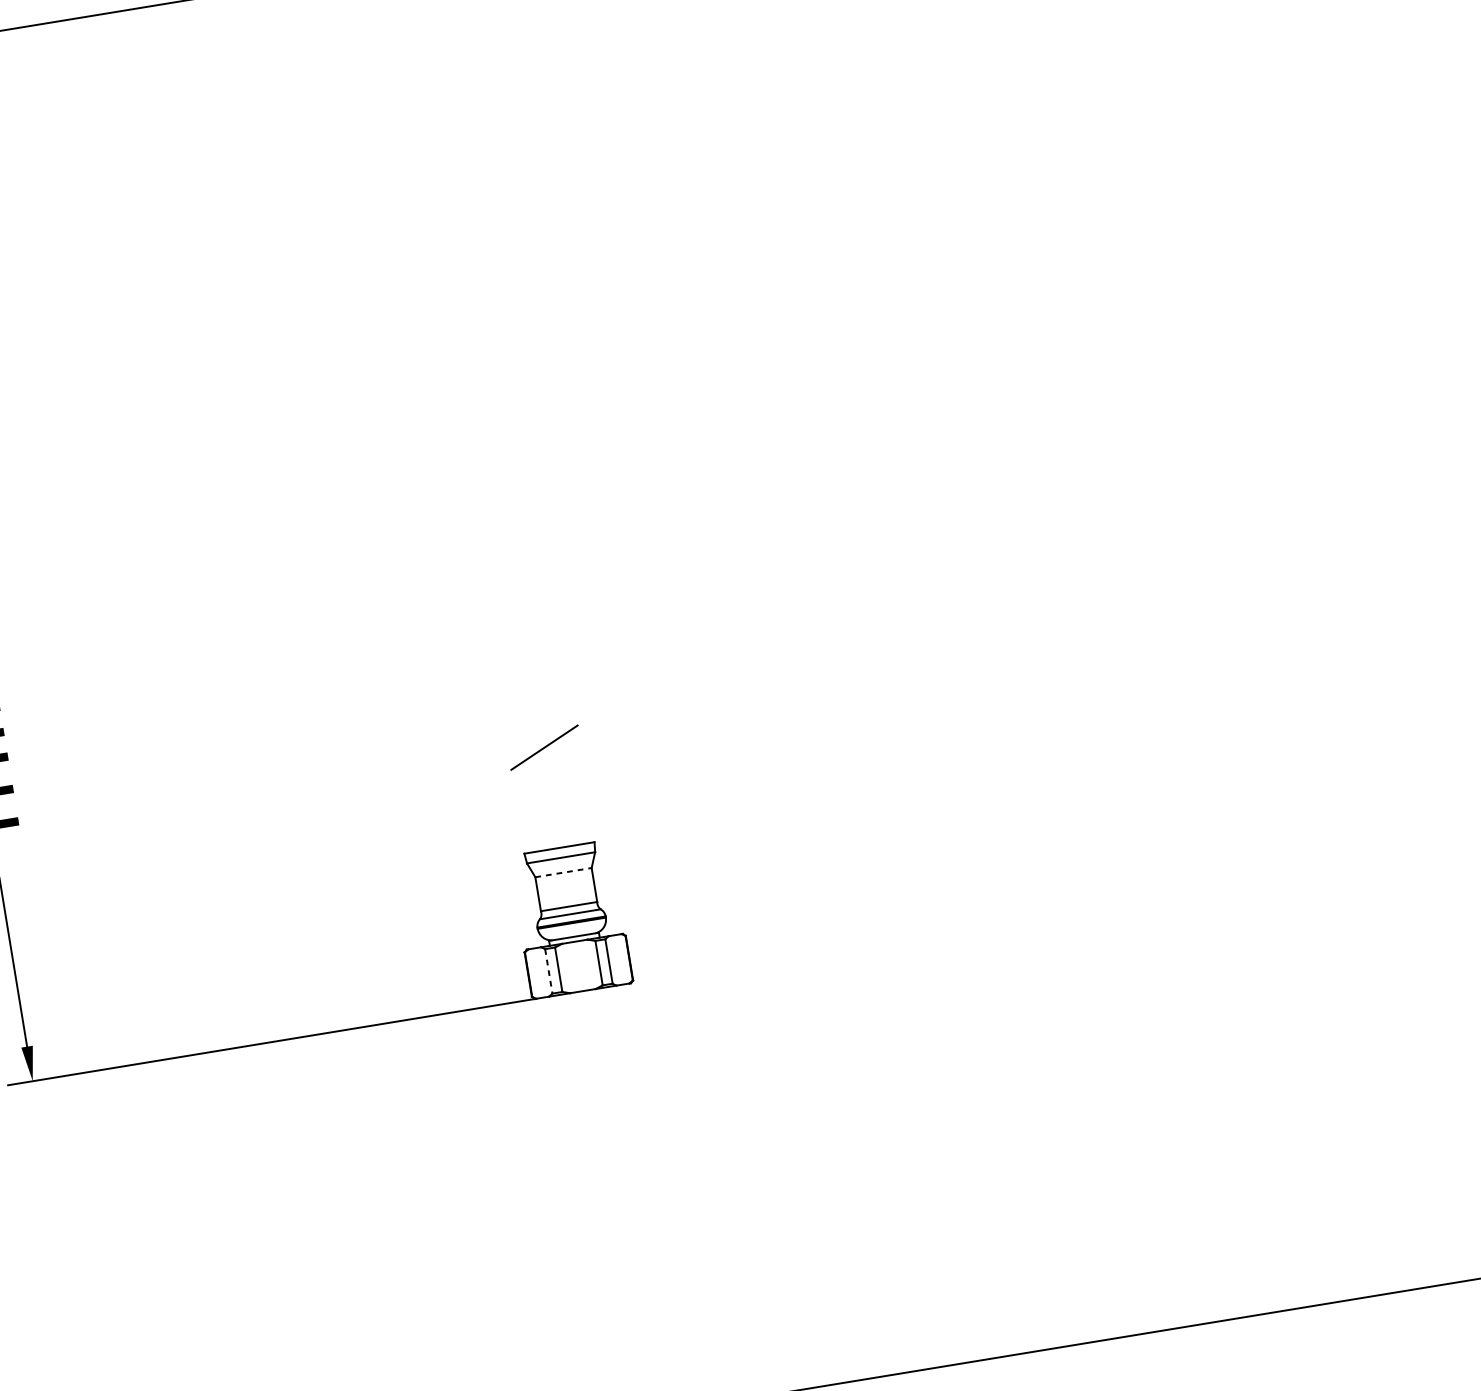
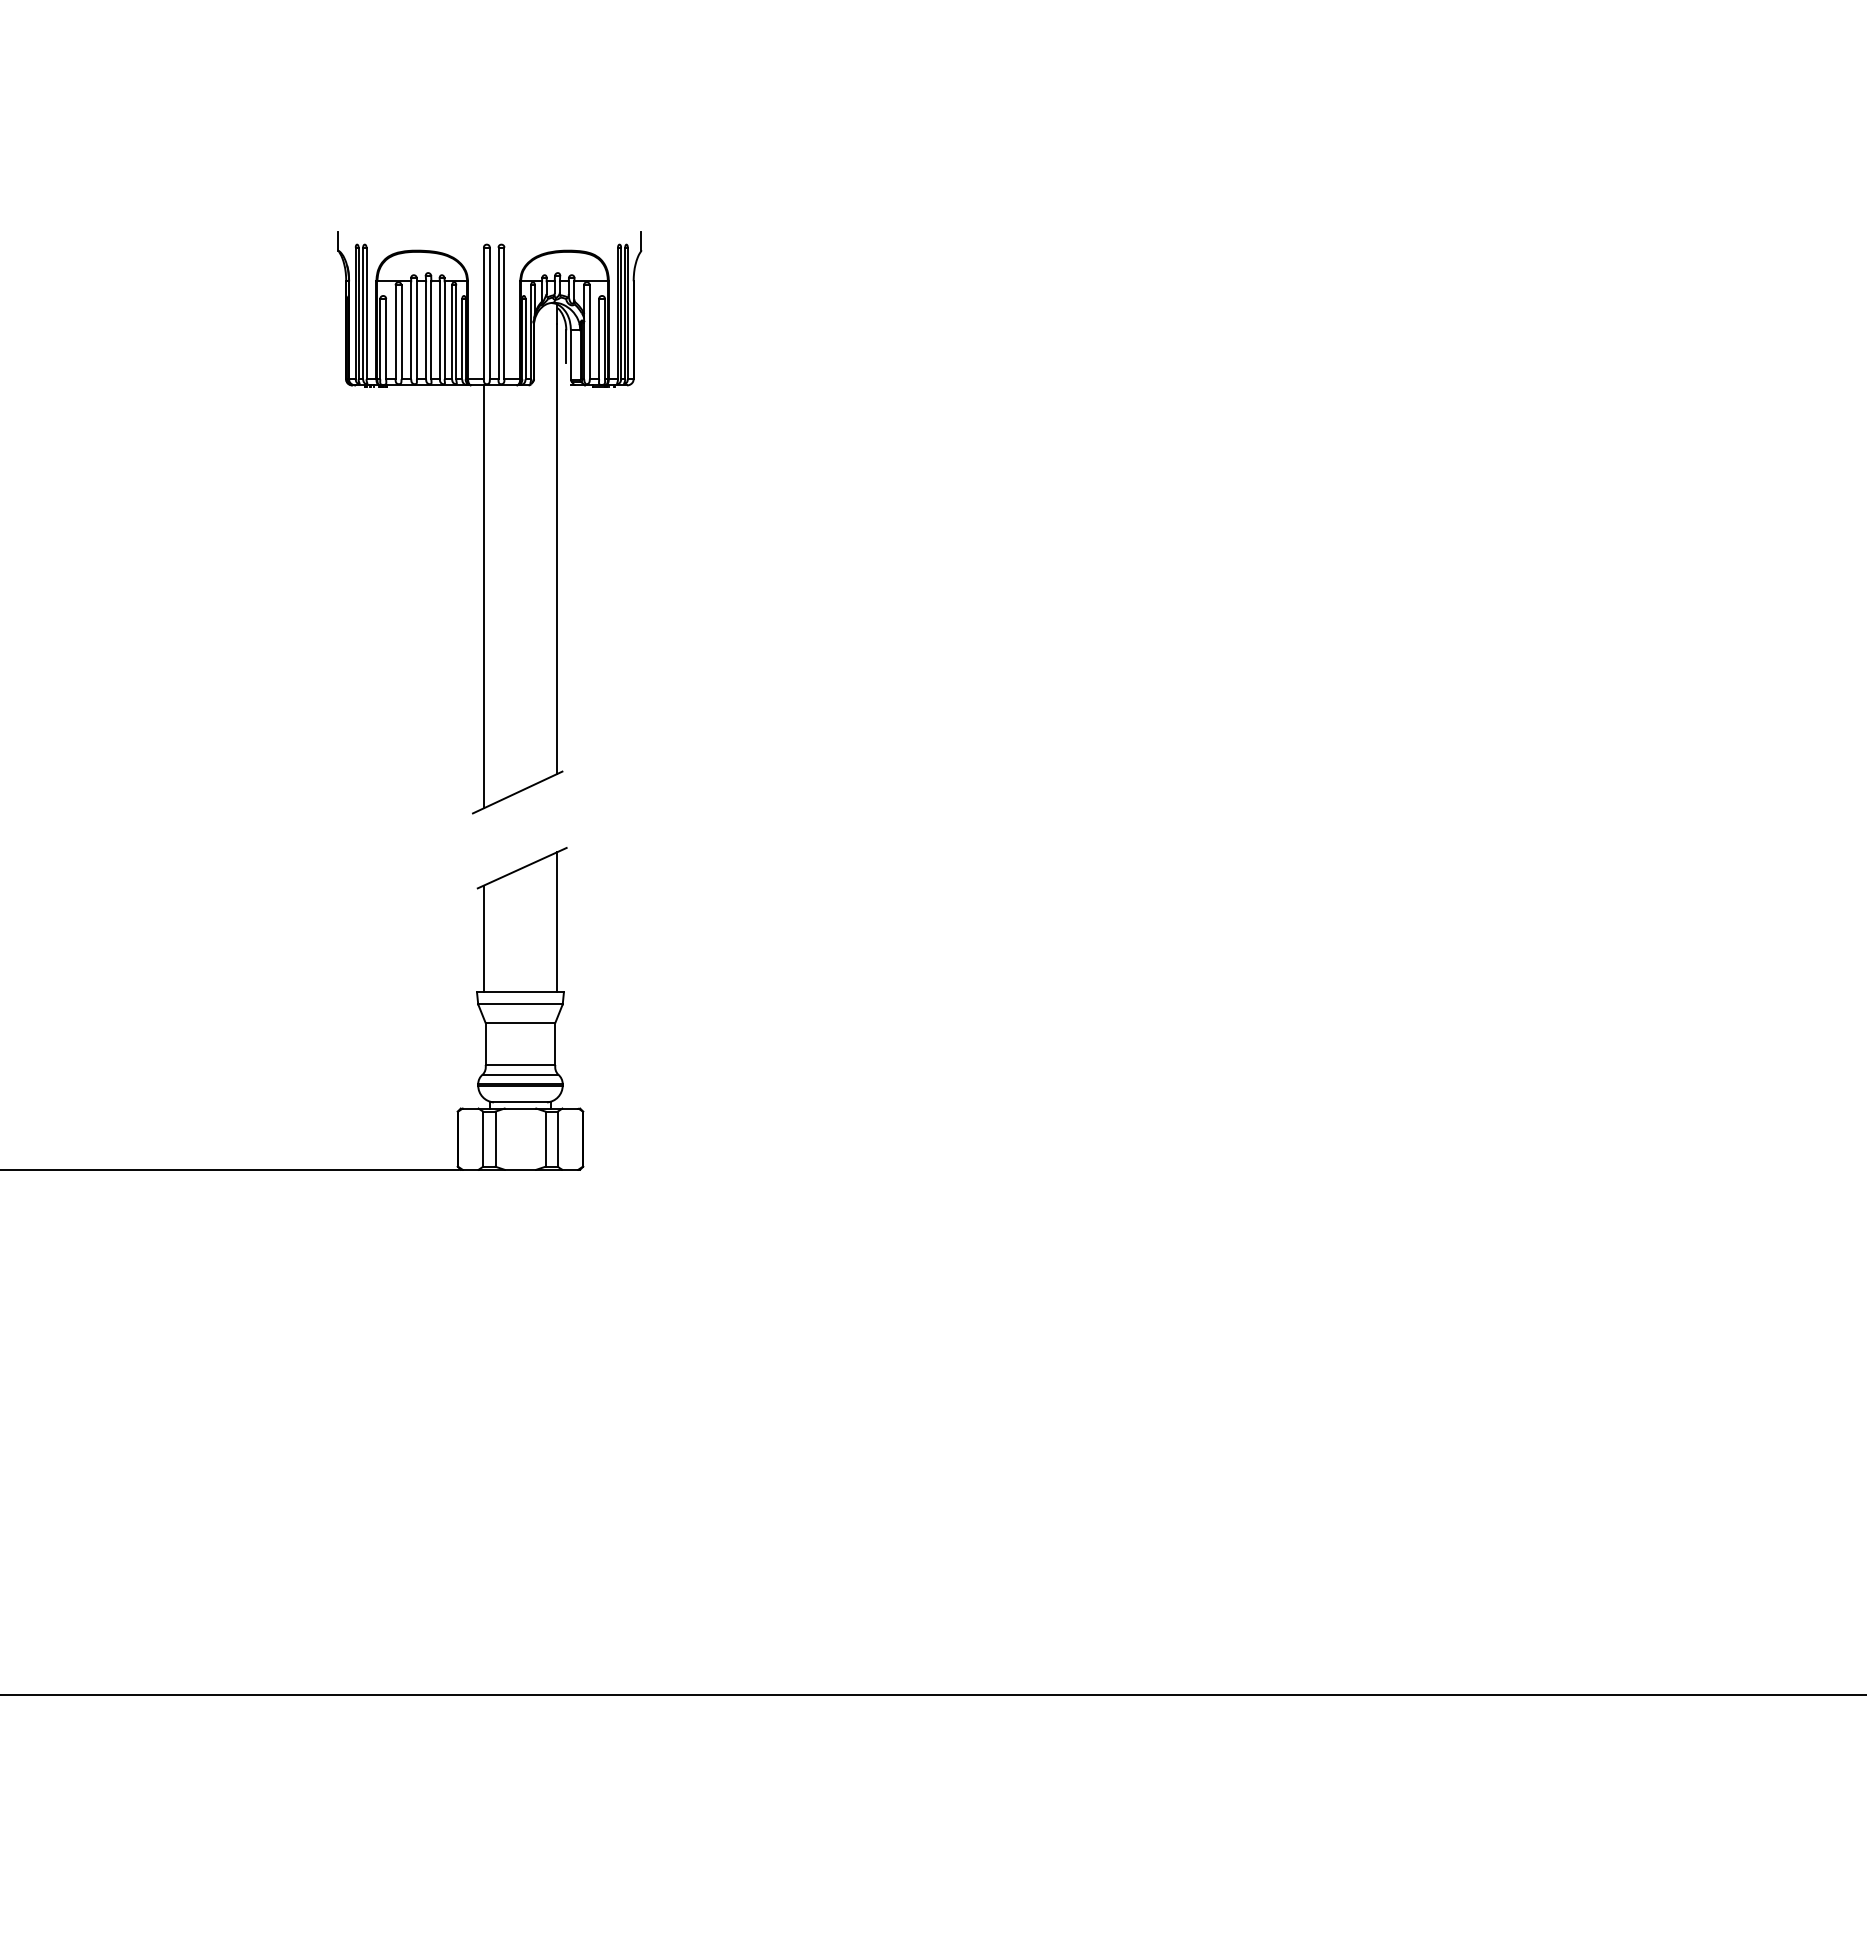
part: (472, 473) -> (489, 522), added
line: (580, 786) -> (557, 922), added
line: (522, 809) -> (483, 938), added
line: (563, 872) -> (520, 1022), dashed -> solid
line: (549, 971) -> (483, 1139), dashed -> solid

